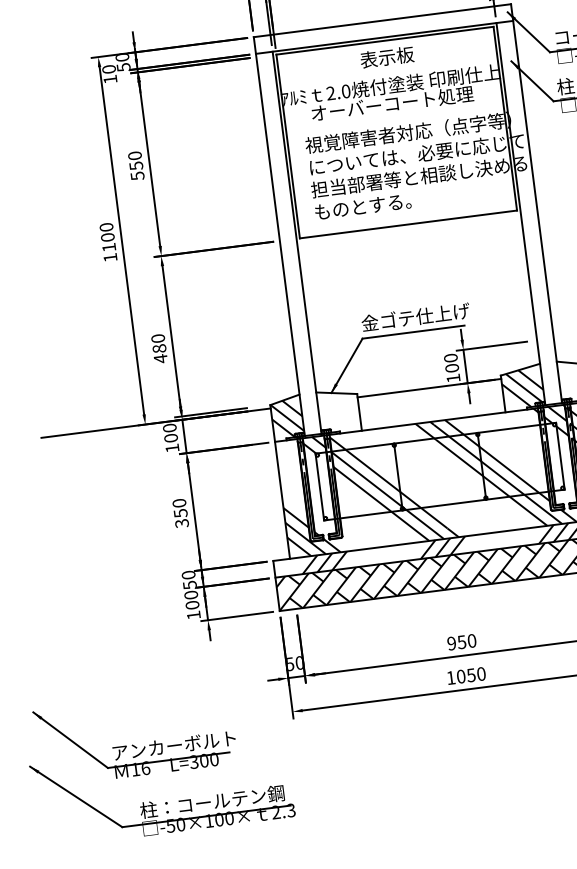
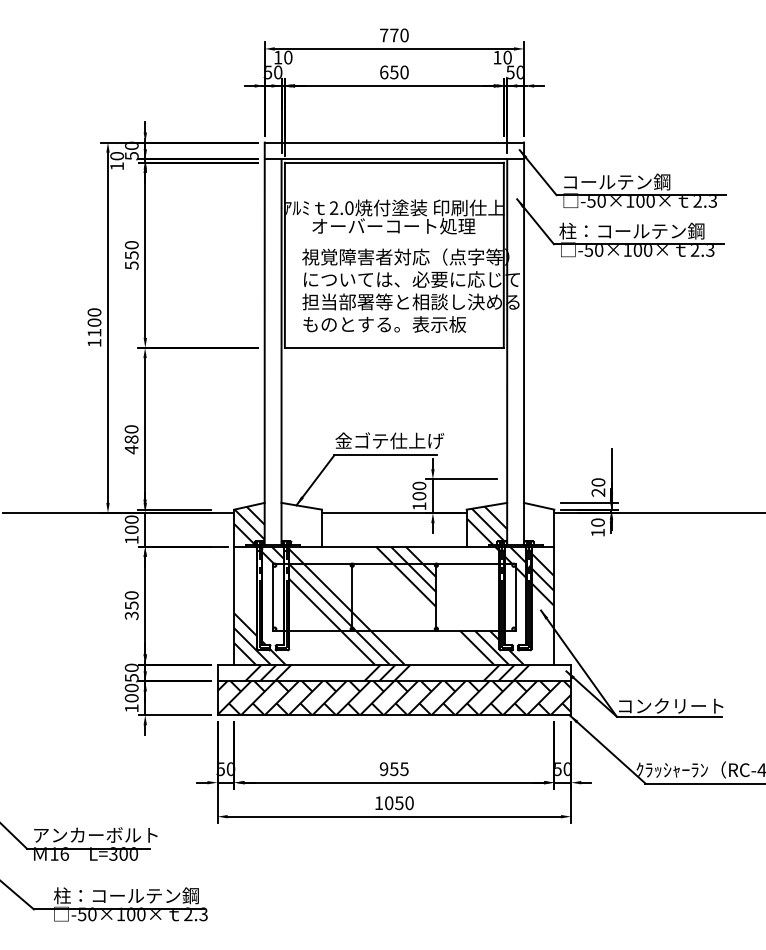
text: (386, 57) -> (438, 324), moved
hatch: (508, 469) -> (462, 603), removed
text: (471, 640) -> (404, 768), 950 -> 955

